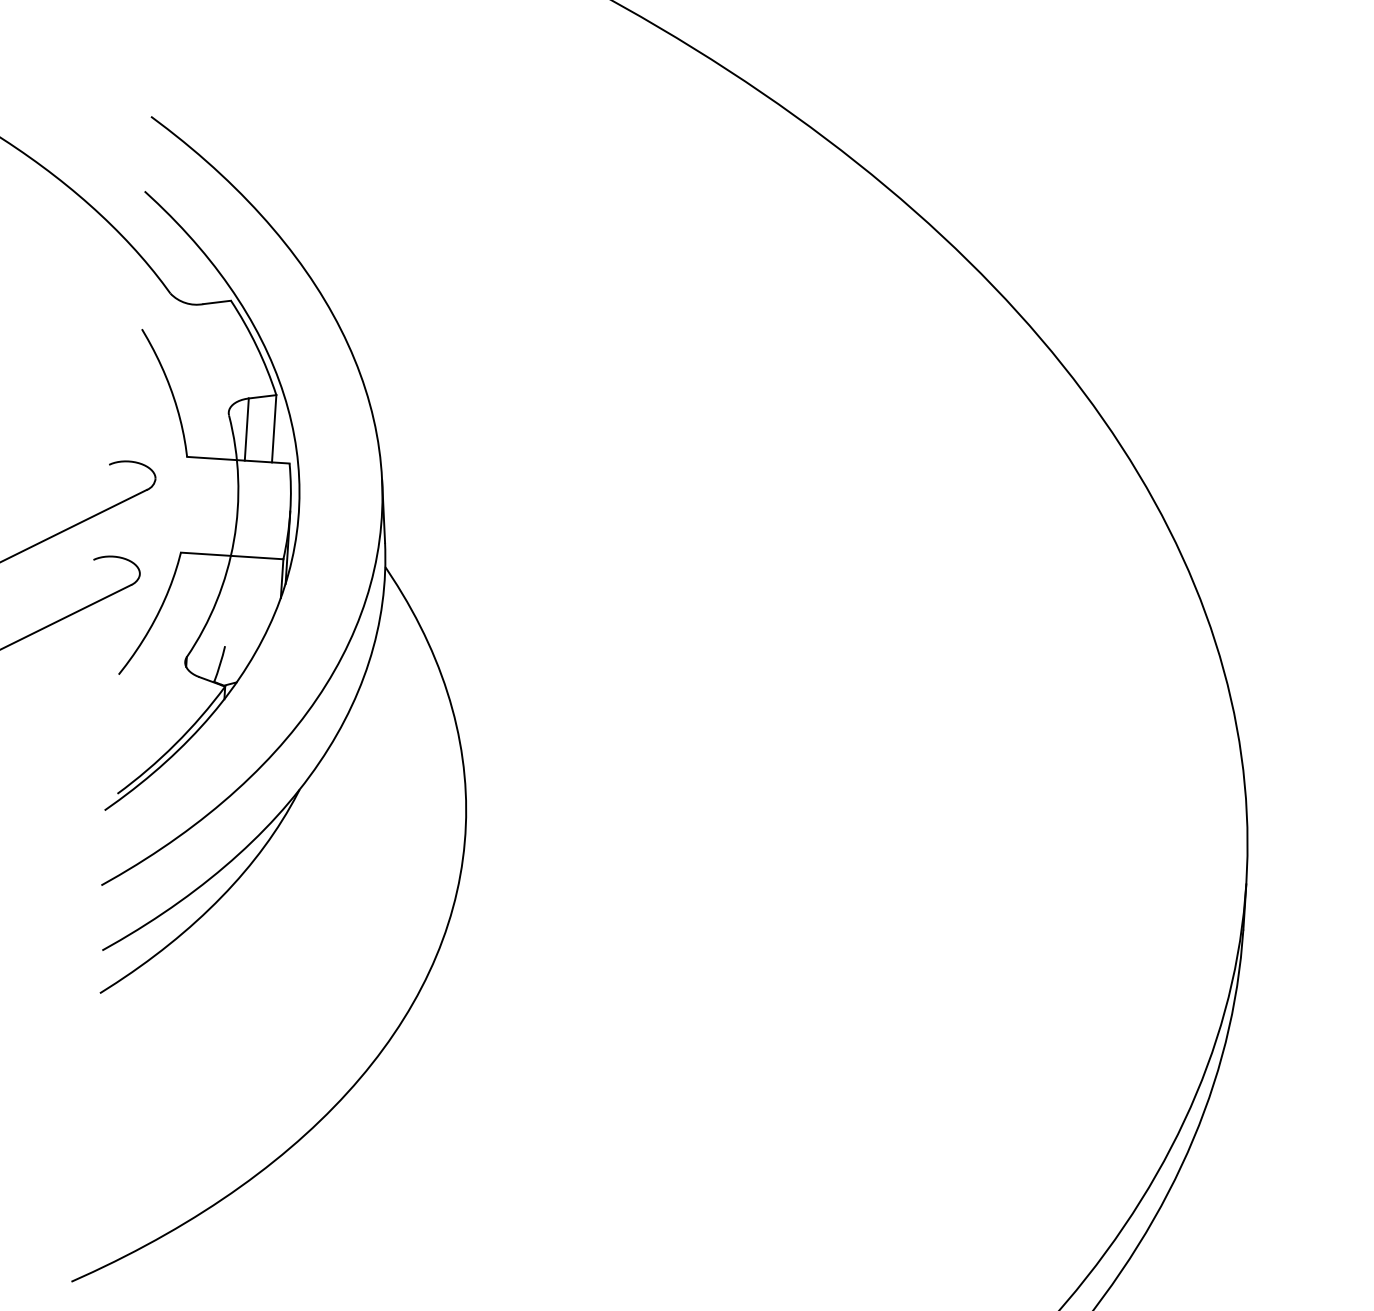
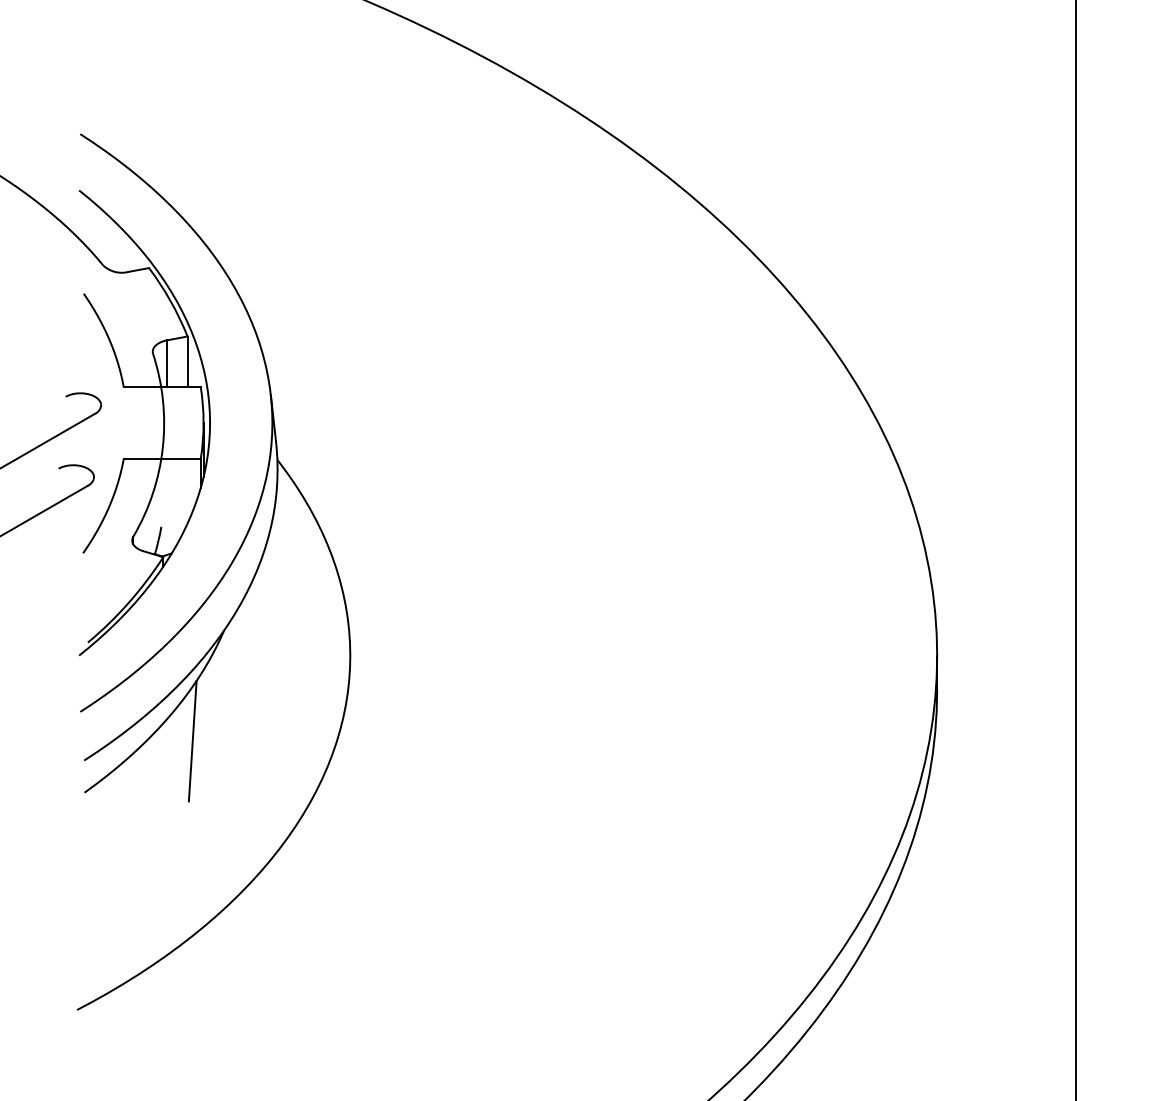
line: (248, 933) -> (192, 740), added

